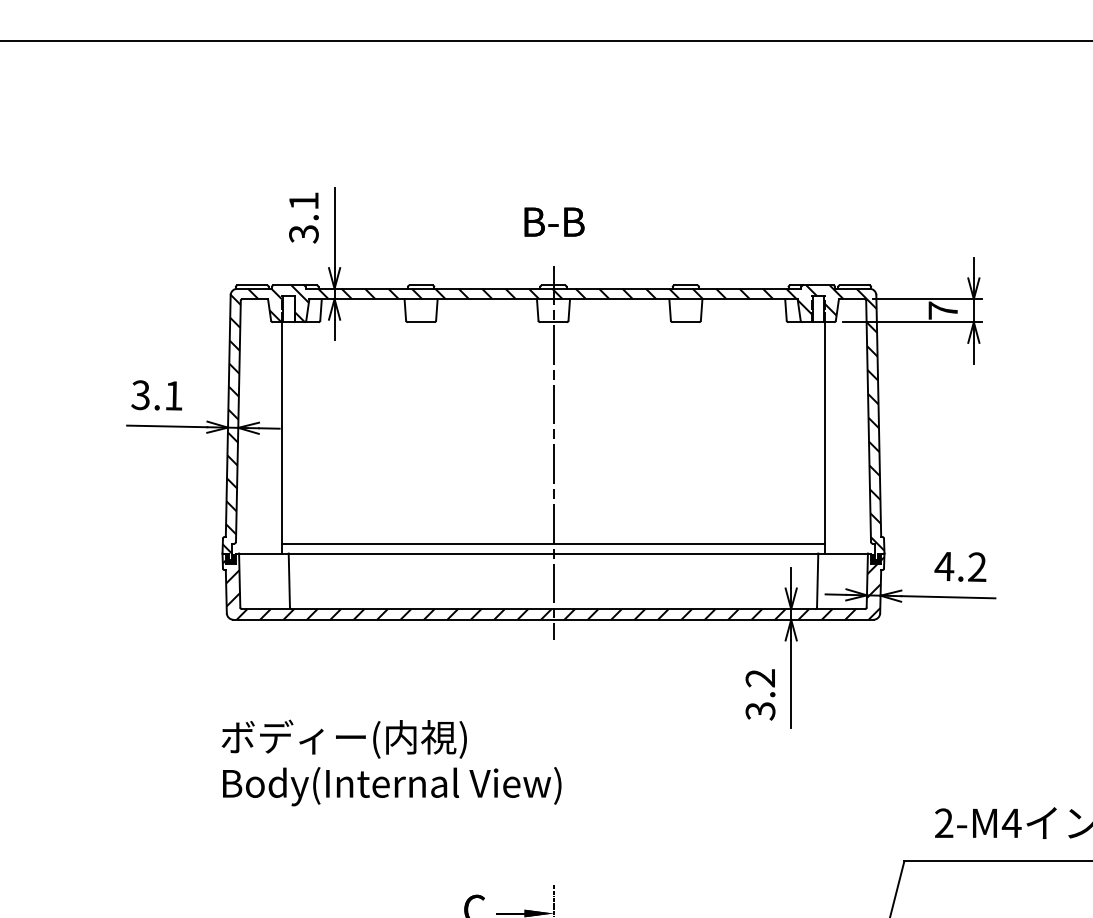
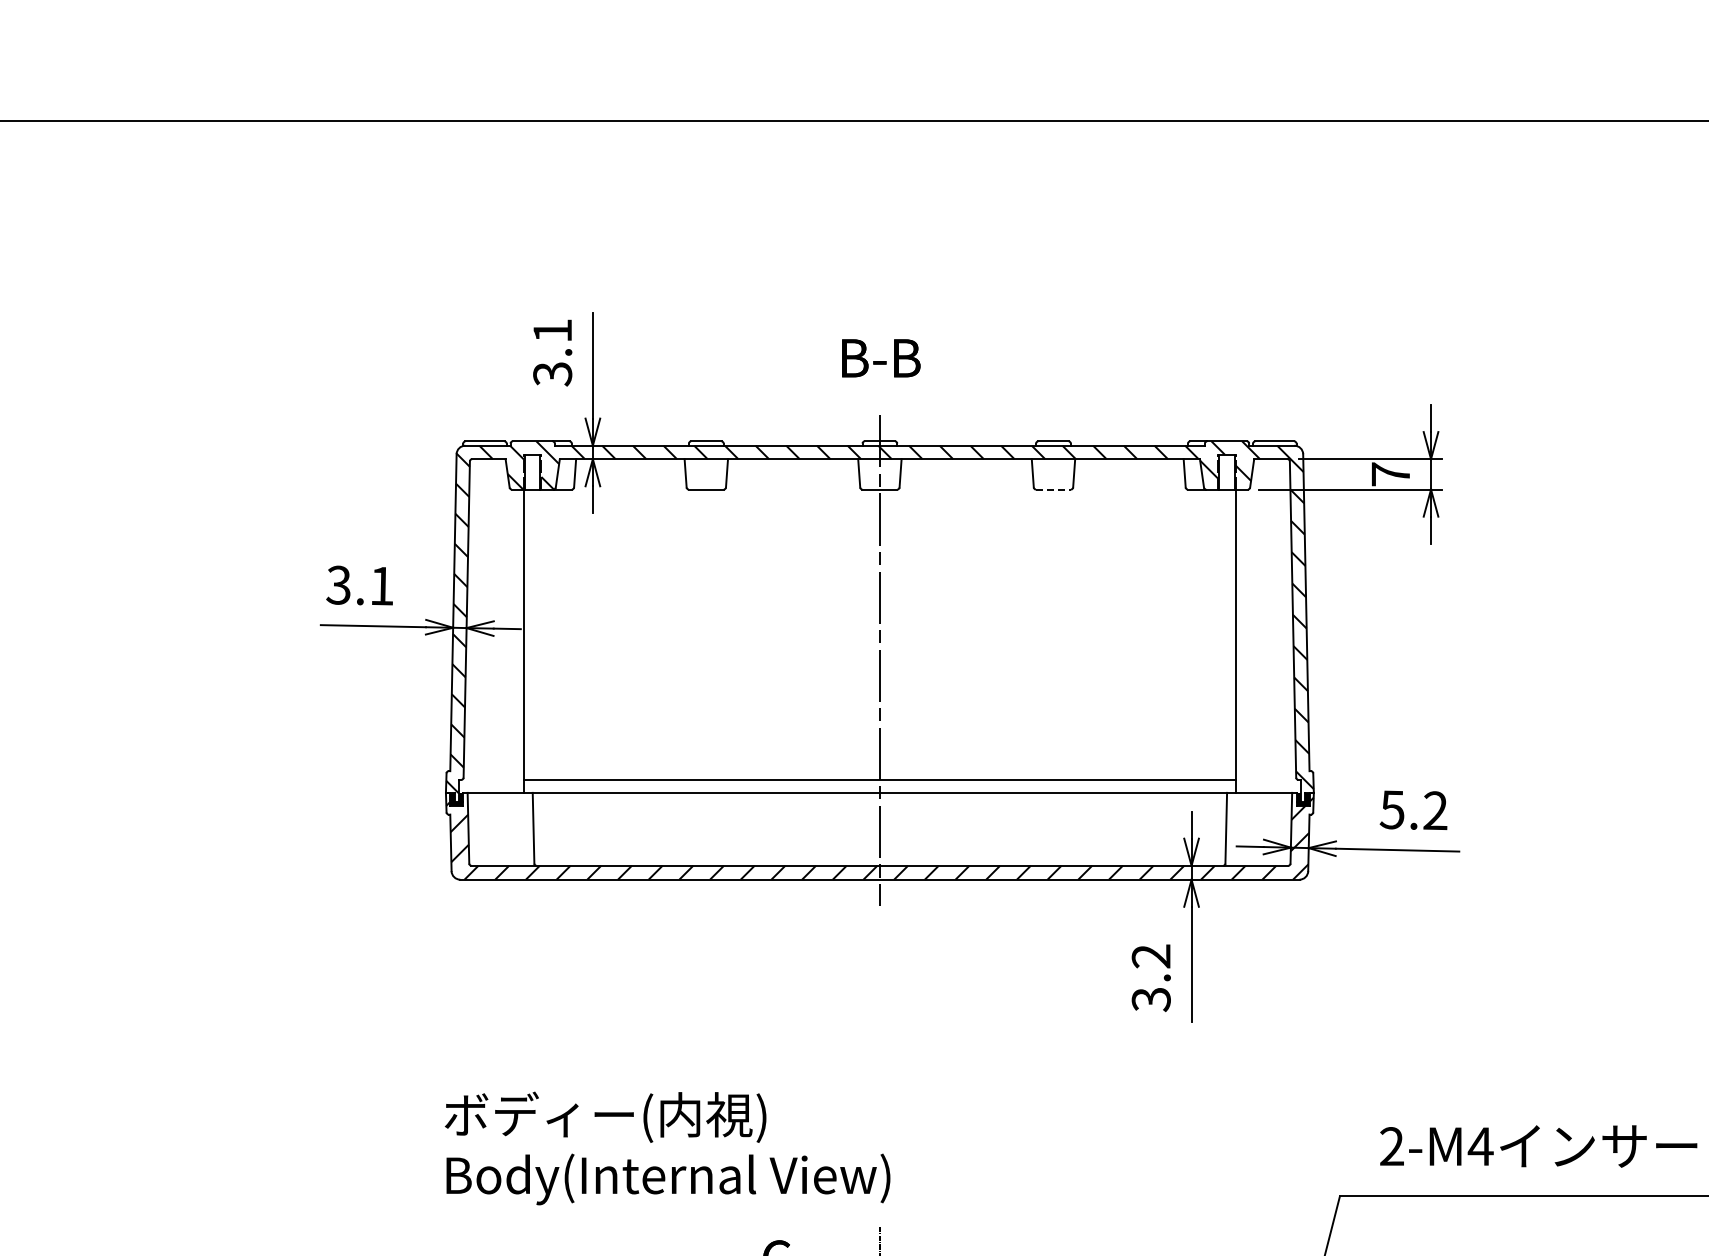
line: (685, 322) -> (1053, 489), solid -> dashed
text: (944, 566) -> (1392, 809), 4.2 -> 5.2
text: (391, 763) -> (667, 1148), moved

